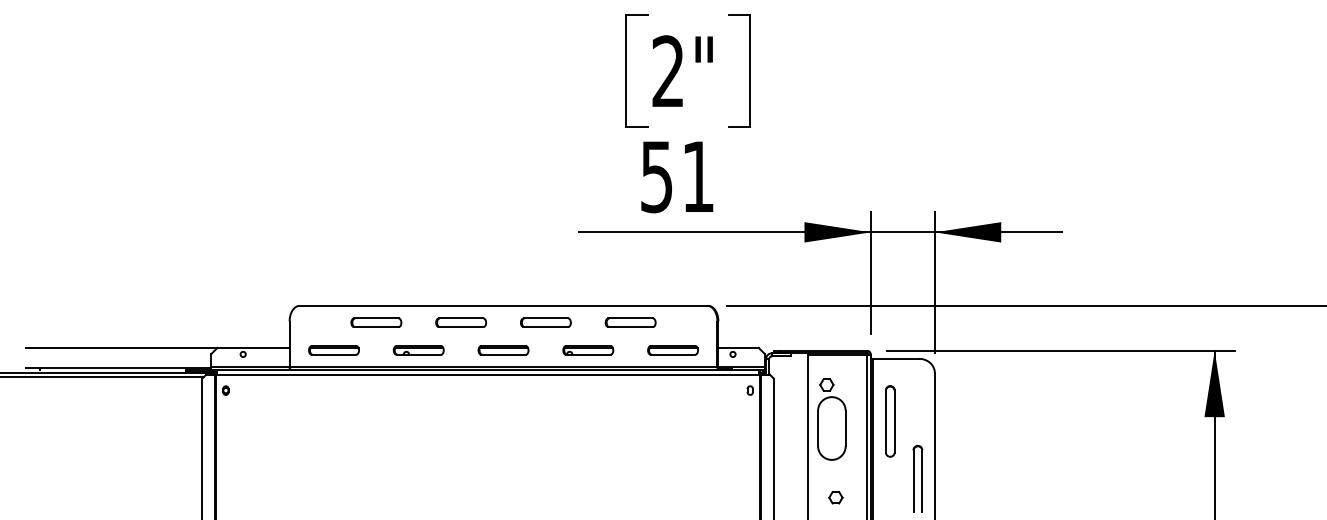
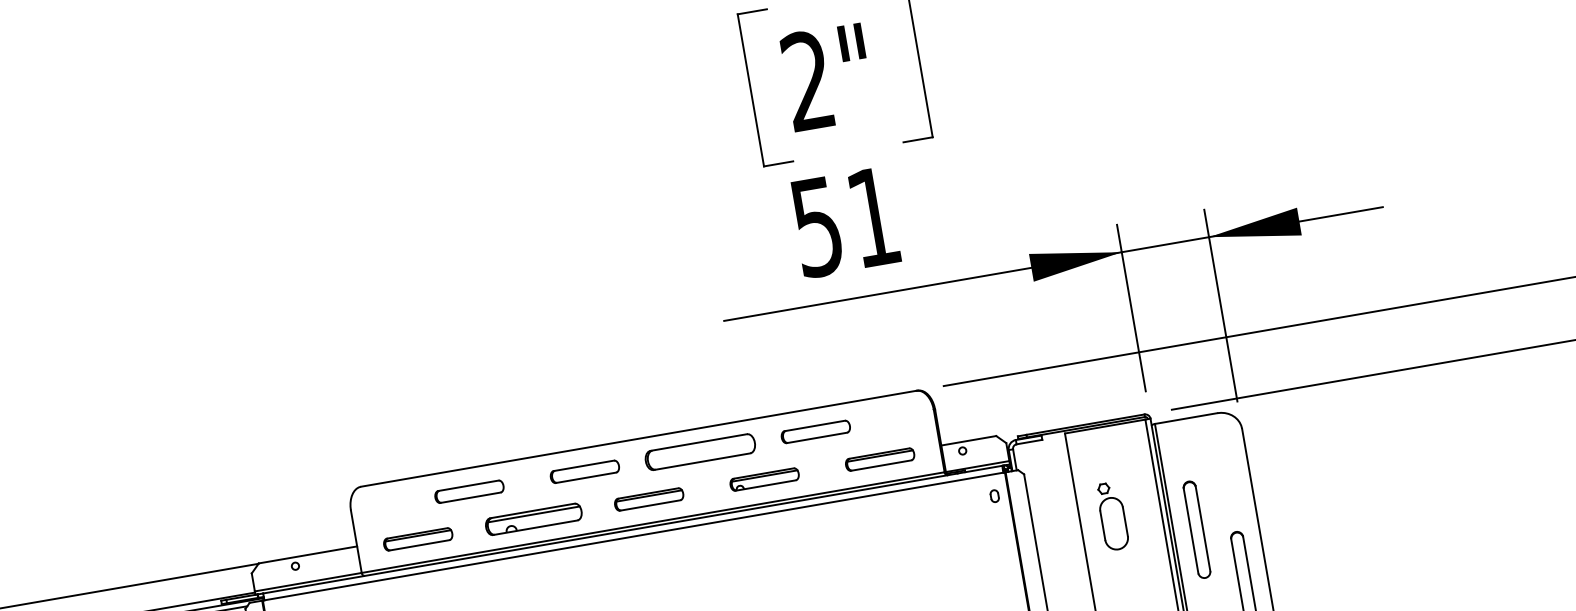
part: (545, 322) -> (699, 451), size x1.6
part: (418, 350) -> (533, 519), size x1.4
part: (831, 419) -> (1112, 516), size x0.6
part: (890, 421) -> (1197, 529), moved

